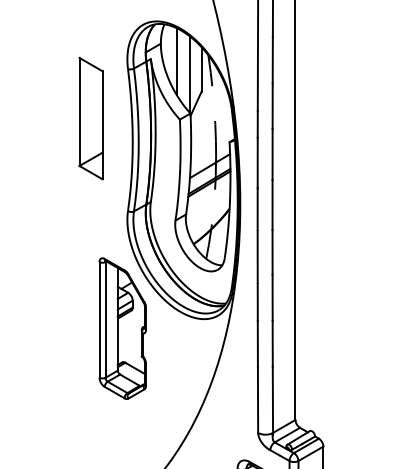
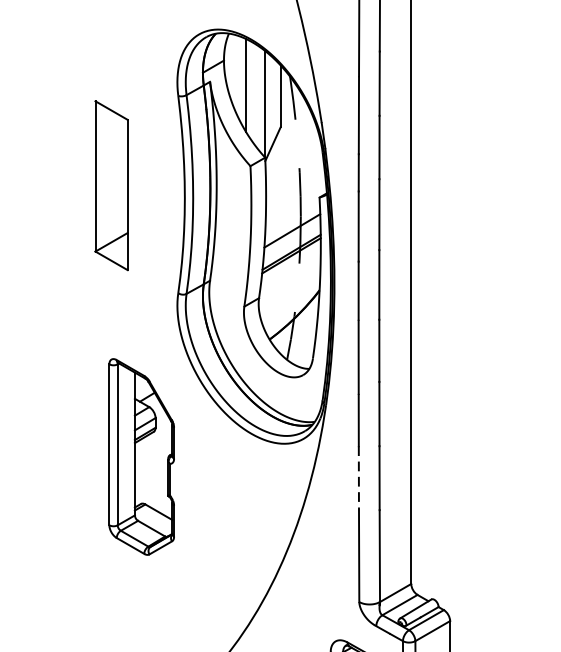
part: (90, 118) -> (110, 185), moved
part: (122, 328) -> (141, 456), moved
line: (257, 343) -> (358, 477), solid -> dashed

